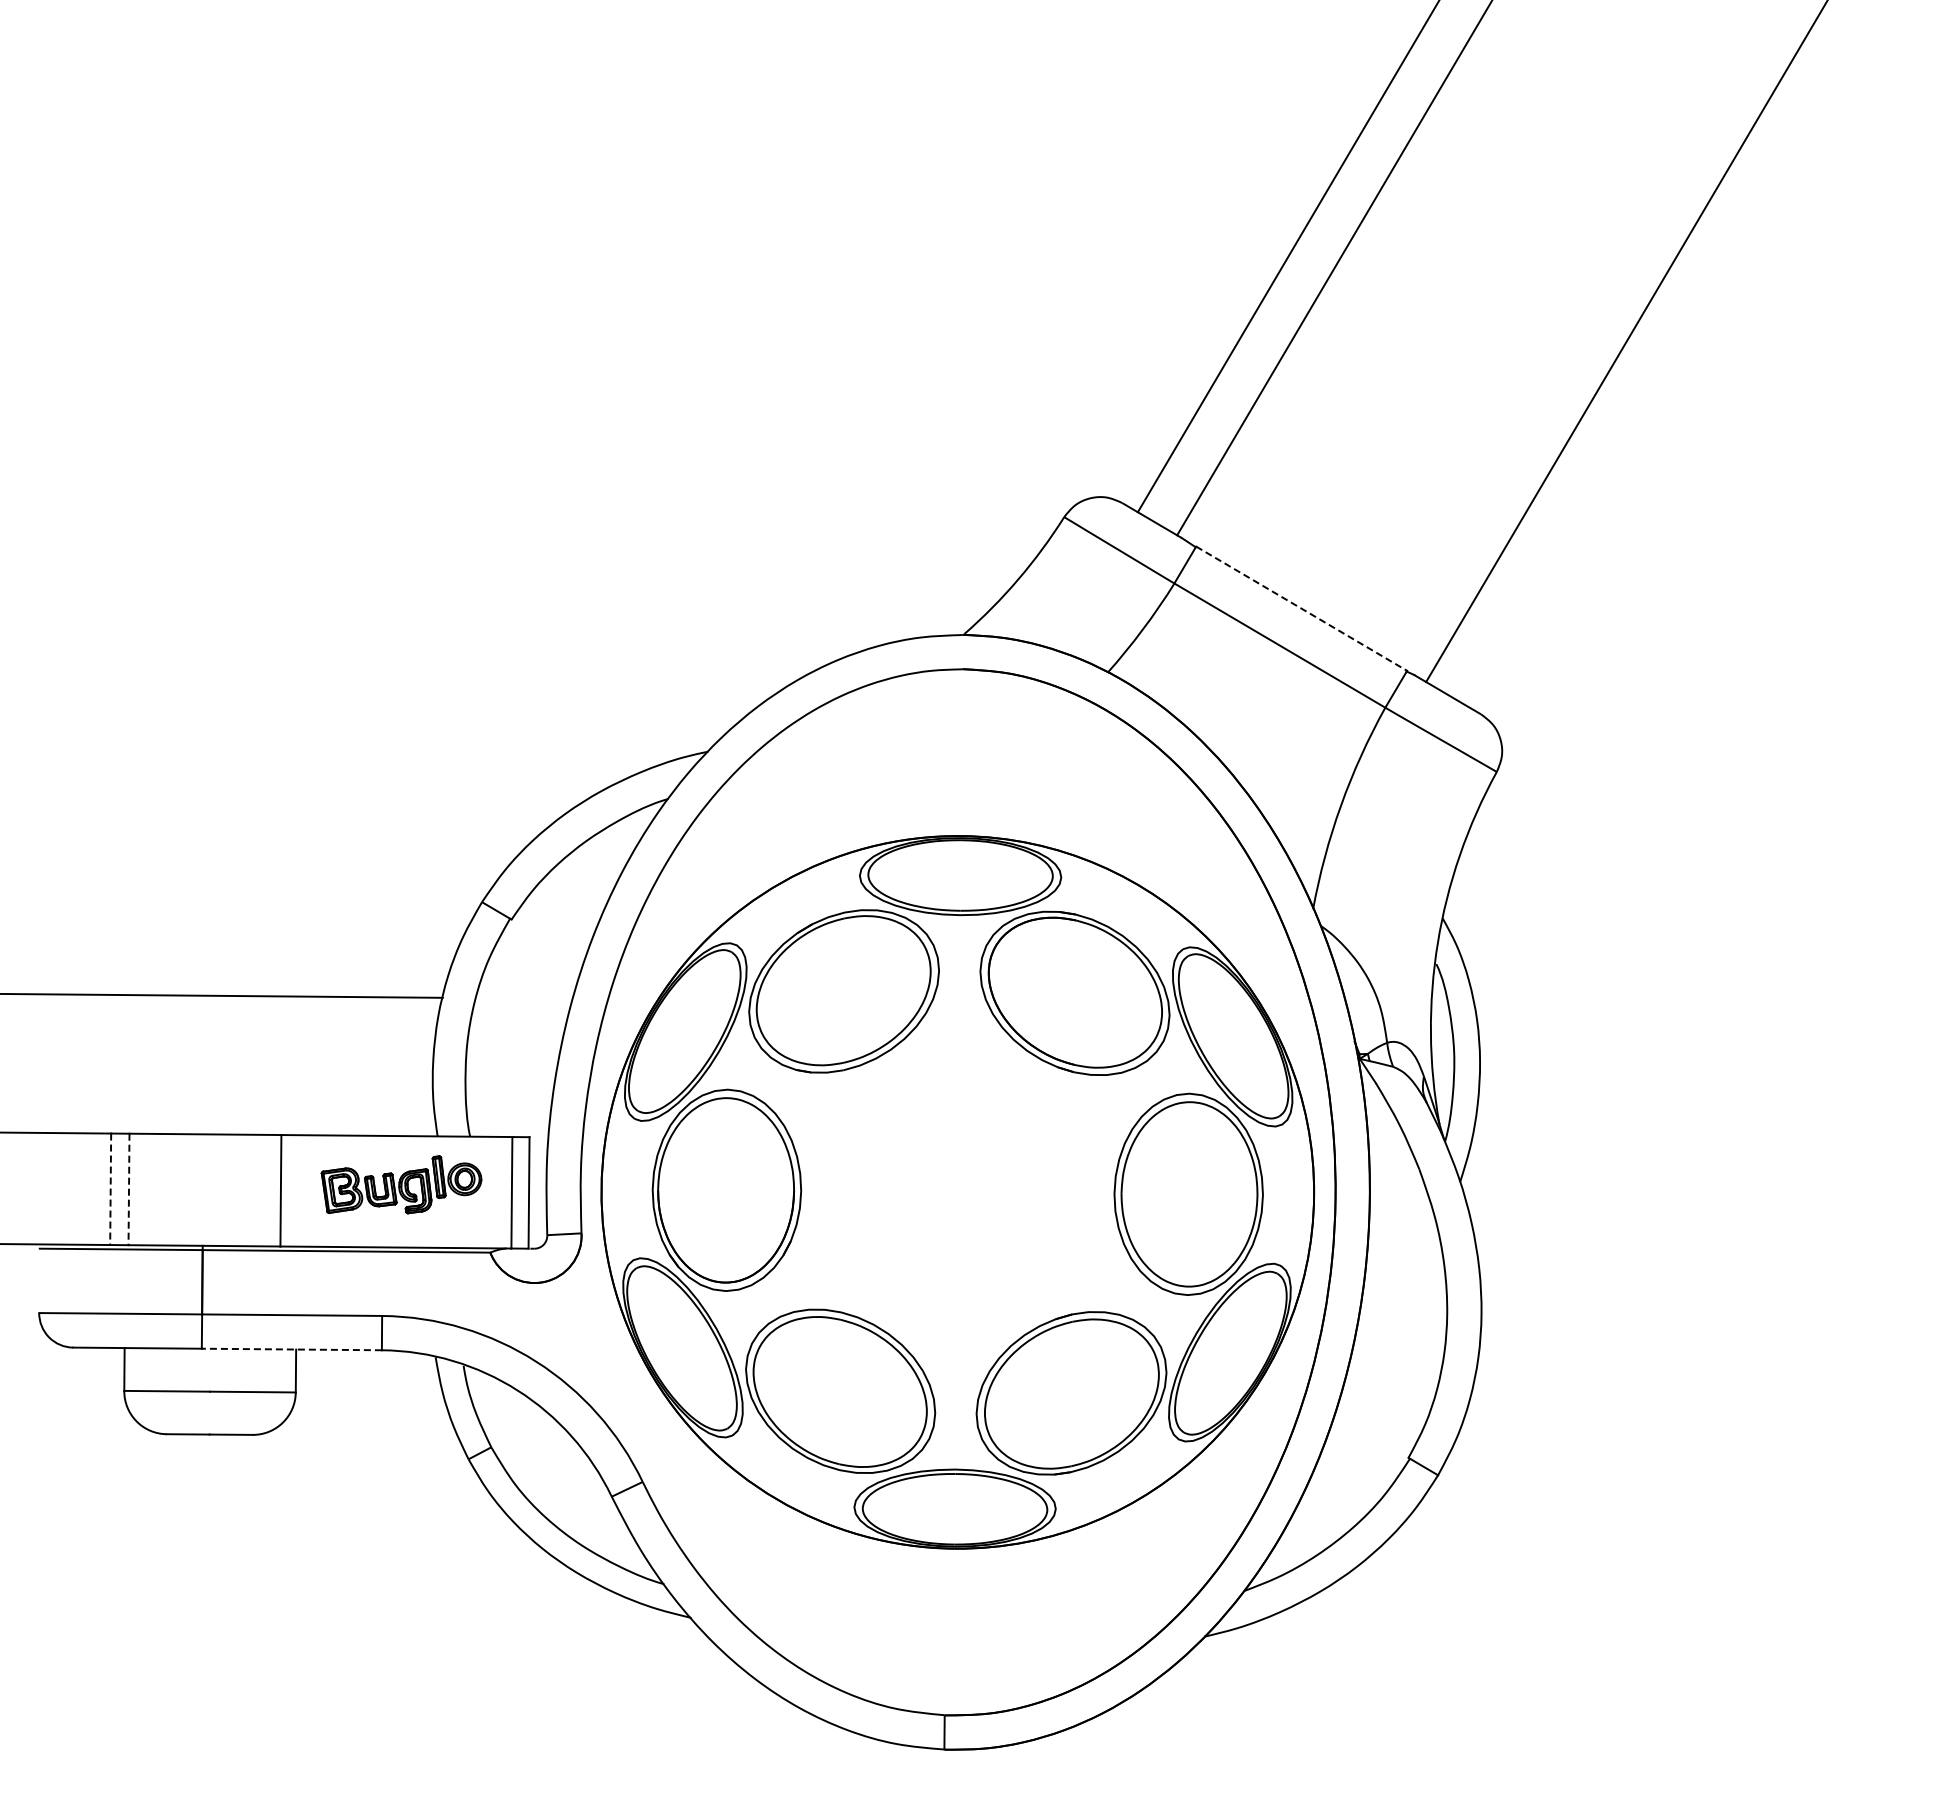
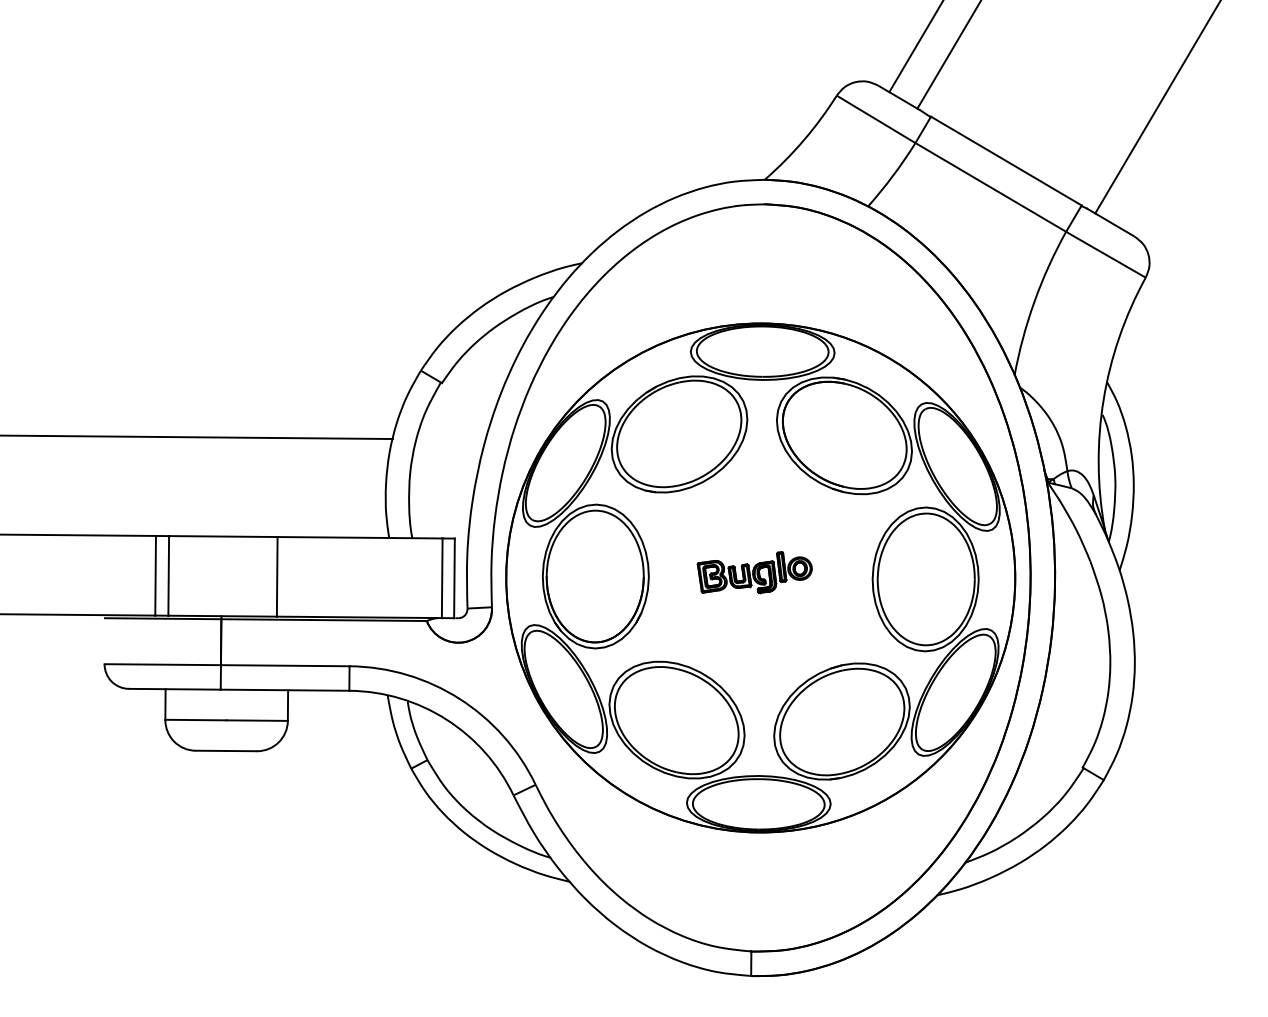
line: (1302, 608) -> (1006, 160), dashed -> solid
part: (401, 1184) -> (754, 572), moved
line: (110, 1189) -> (155, 575), dashed -> solid
line: (129, 1189) -> (169, 575), dashed -> solid
line: (291, 1349) -> (284, 690), dashed -> solid

